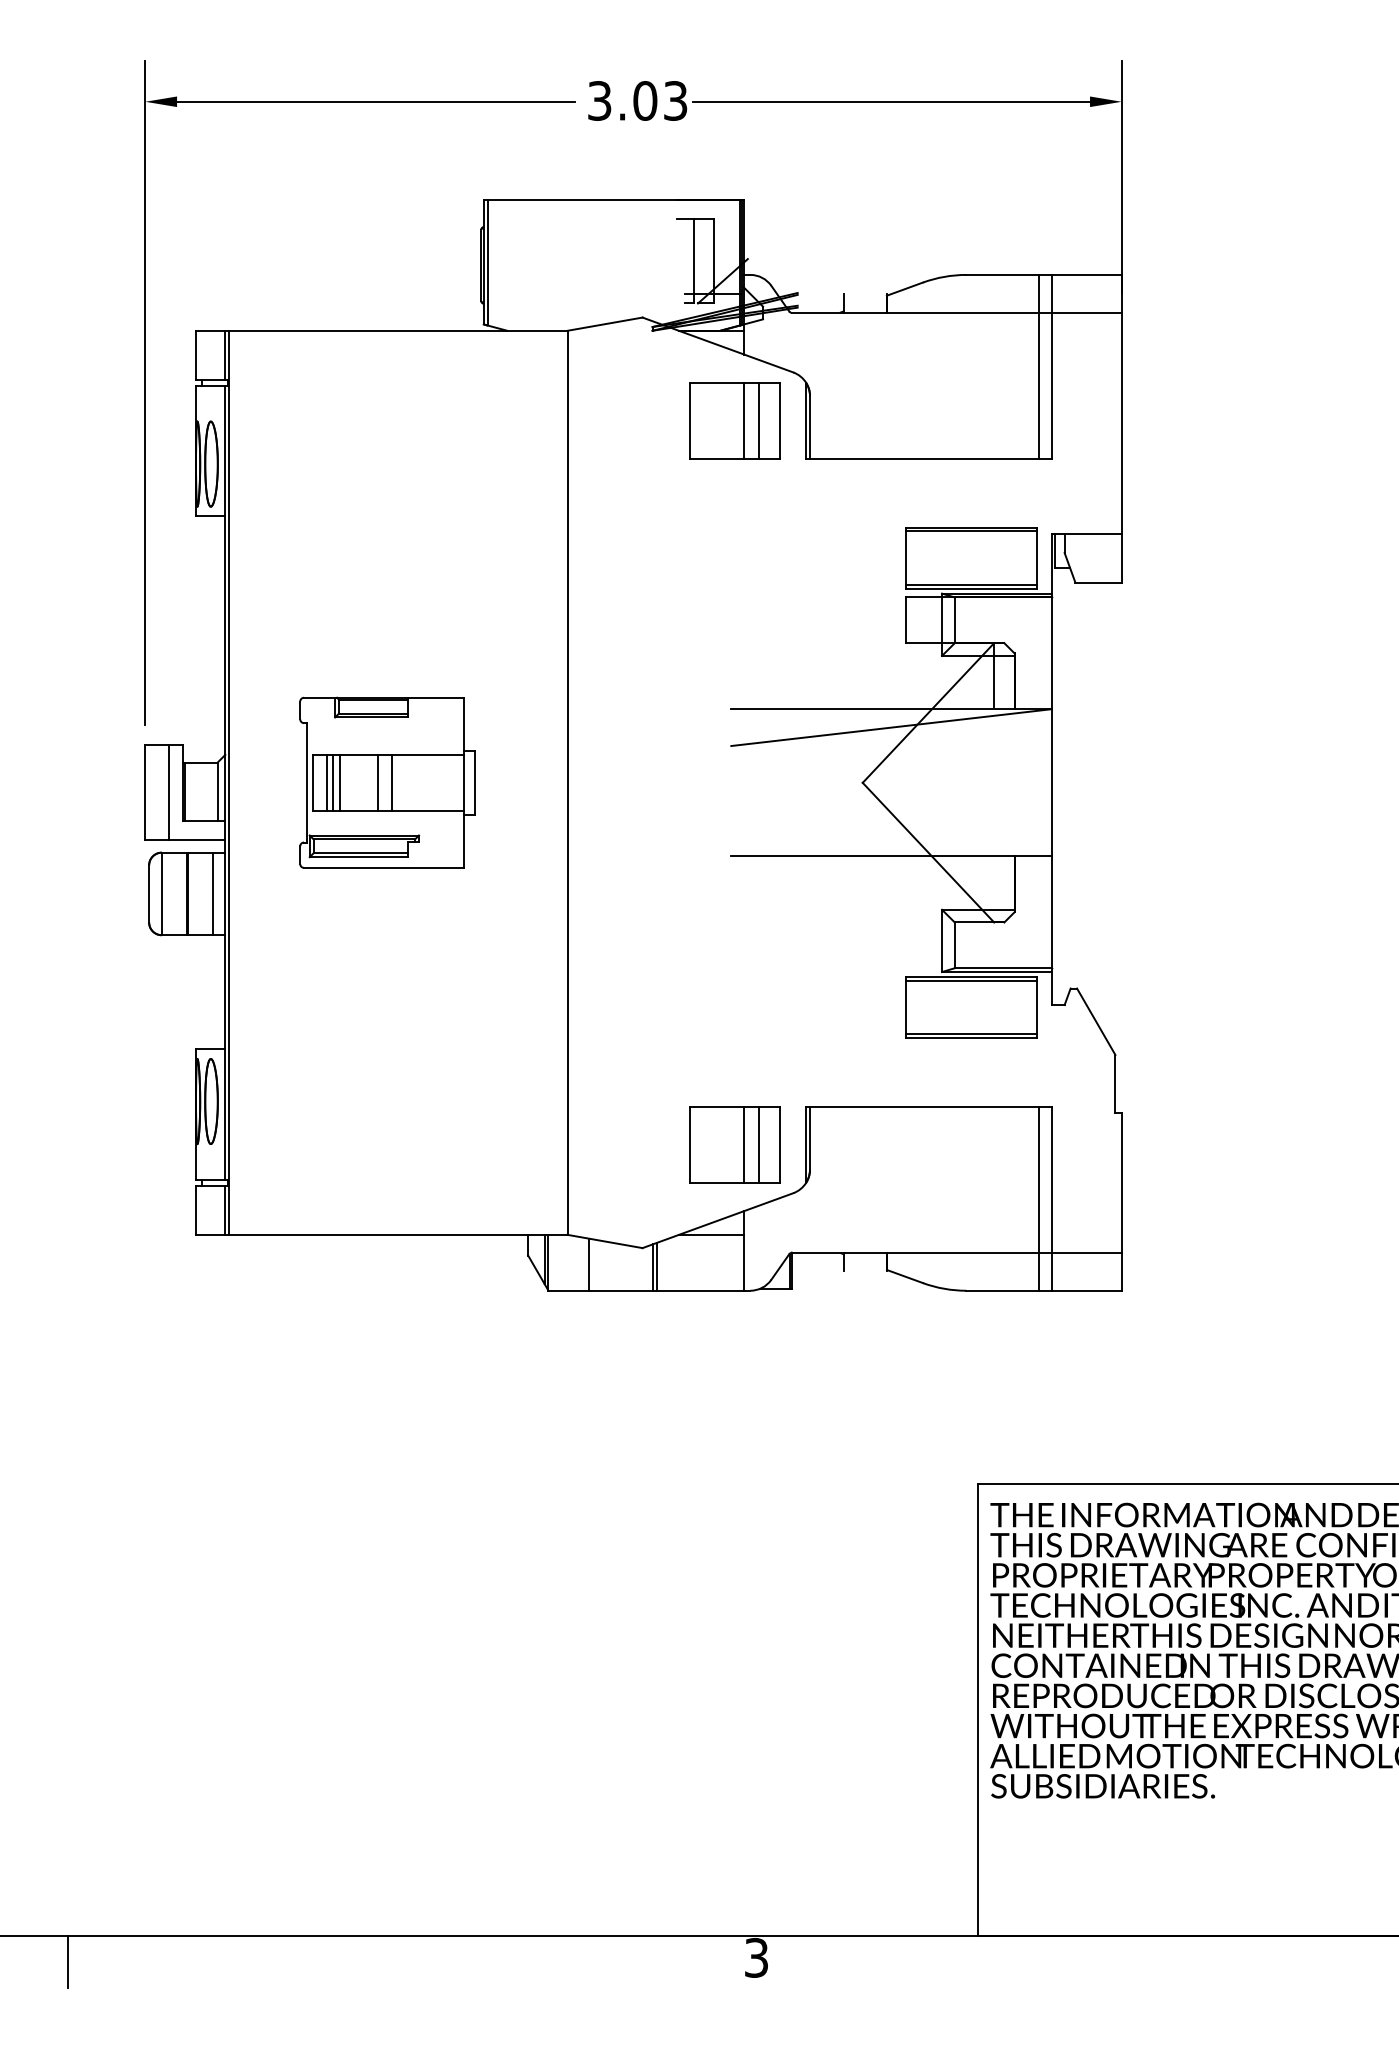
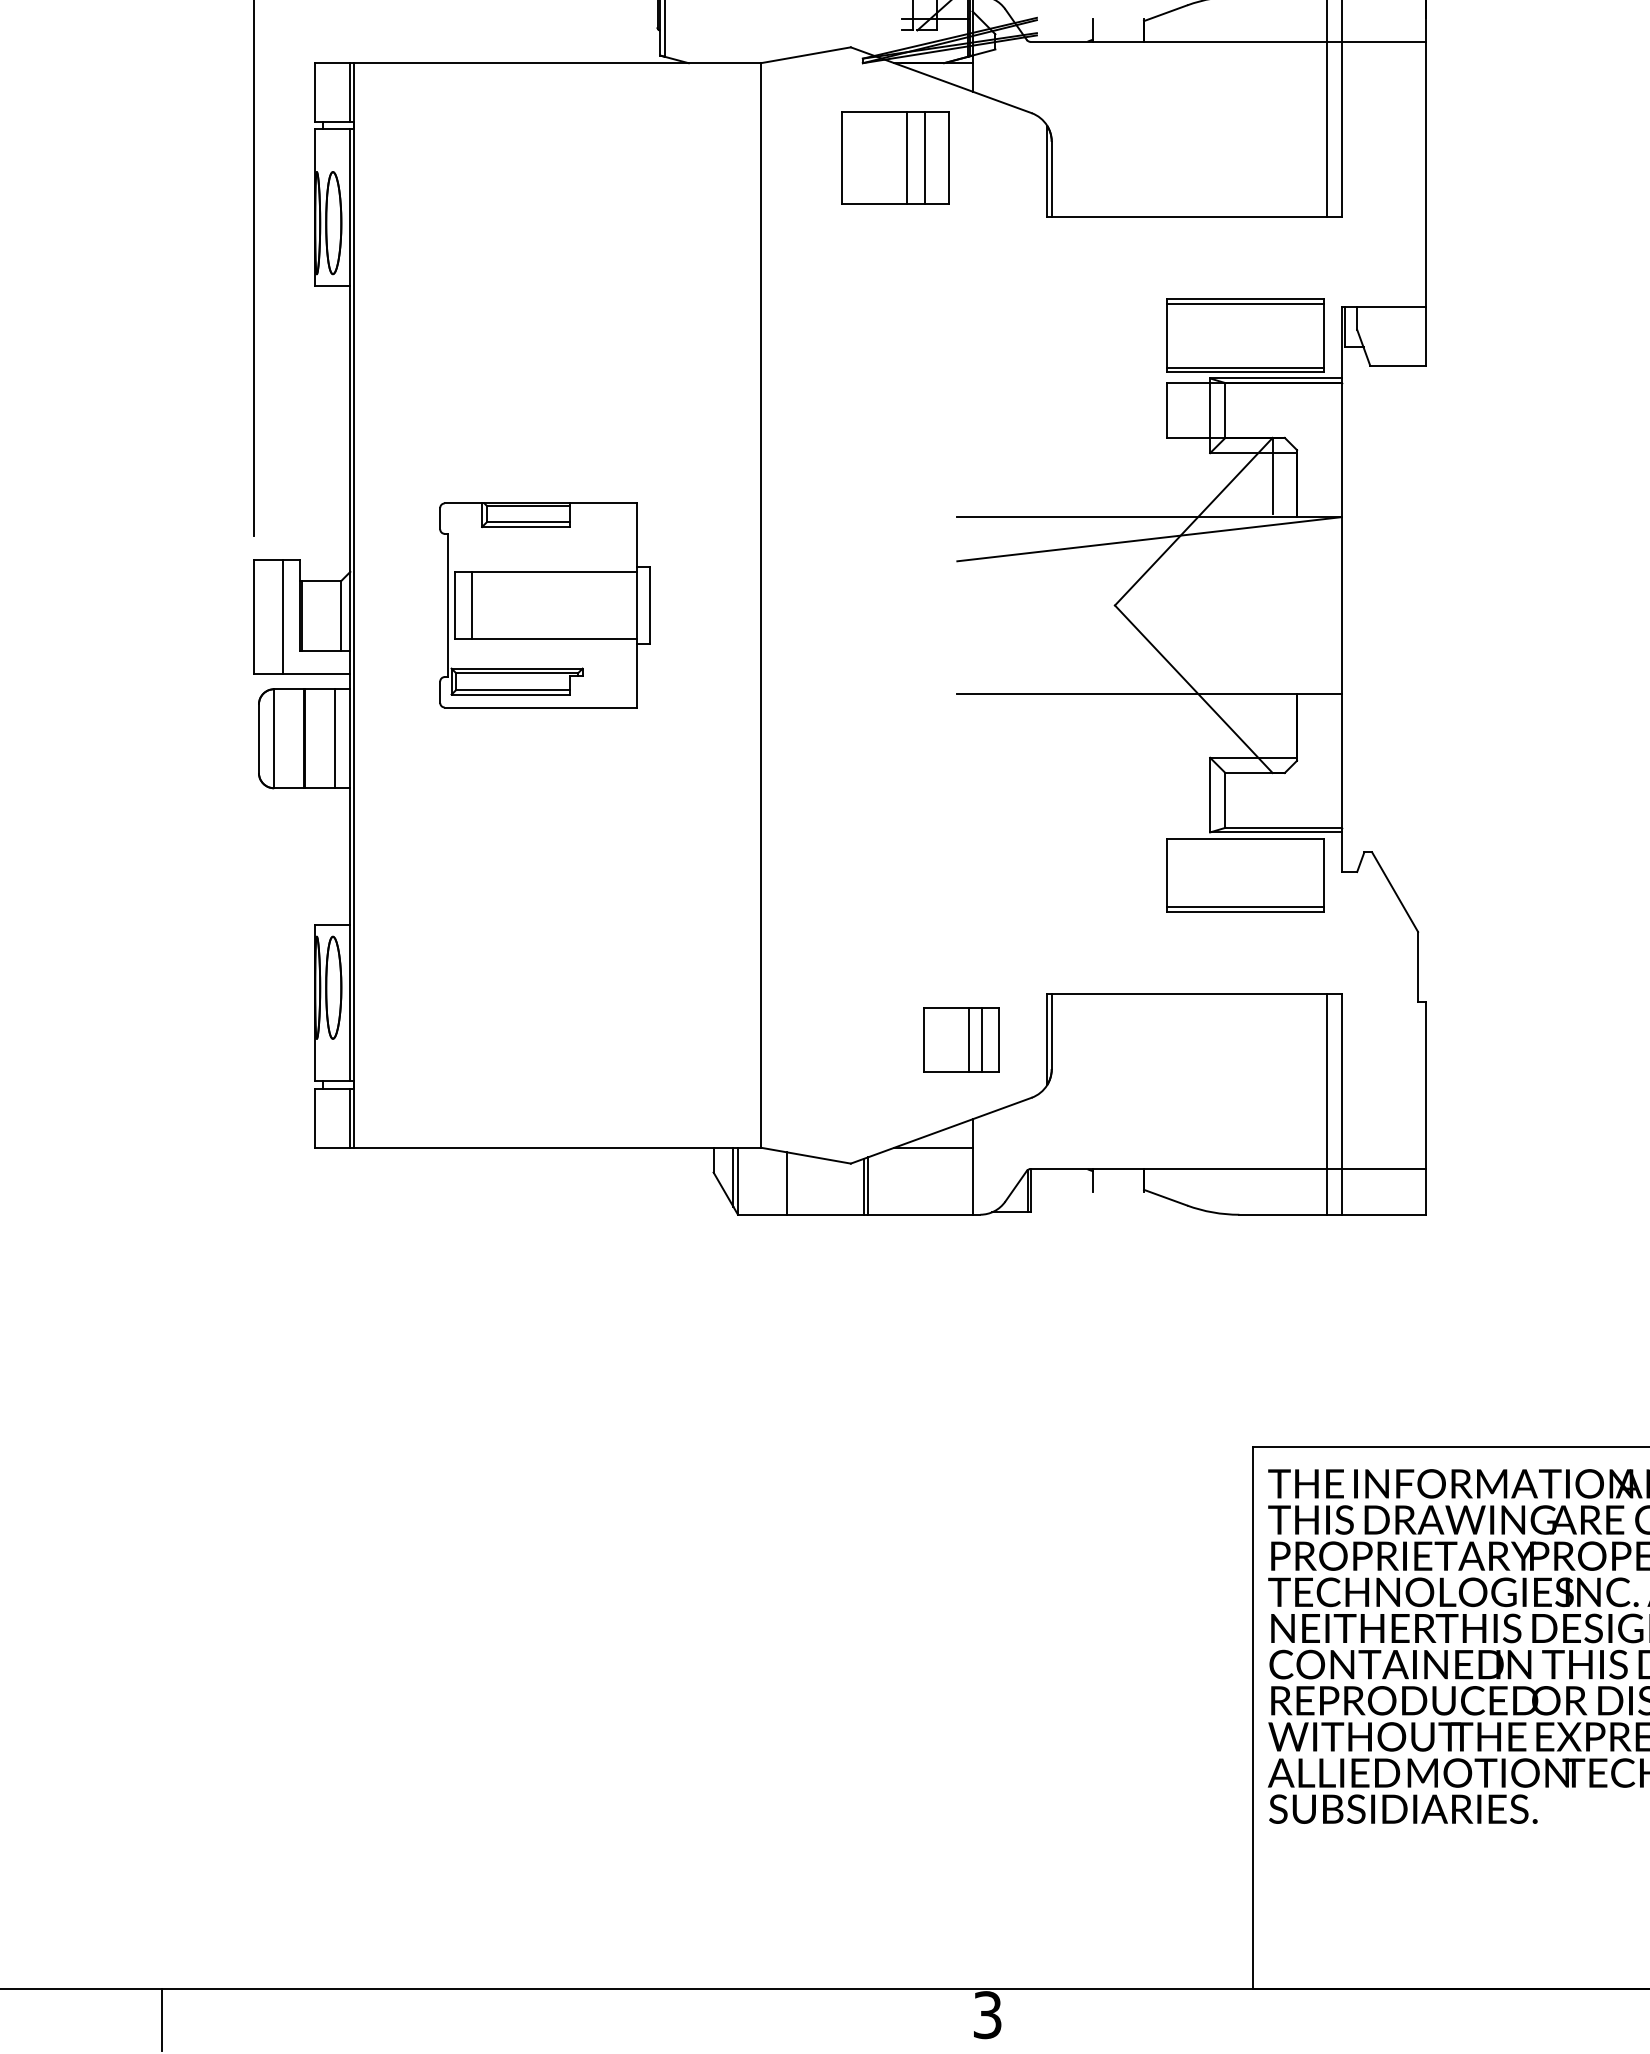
part: (734, 420) -> (895, 157), moved
line: (333, 782) -> (480, 605), removed
line: (339, 782) -> (487, 605), removed
line: (377, 782) -> (532, 605), removed
line: (391, 782) -> (549, 605), removed
line: (970, 980) -> (1244, 842), removed
part: (734, 1144) -> (961, 1039), size x0.7

